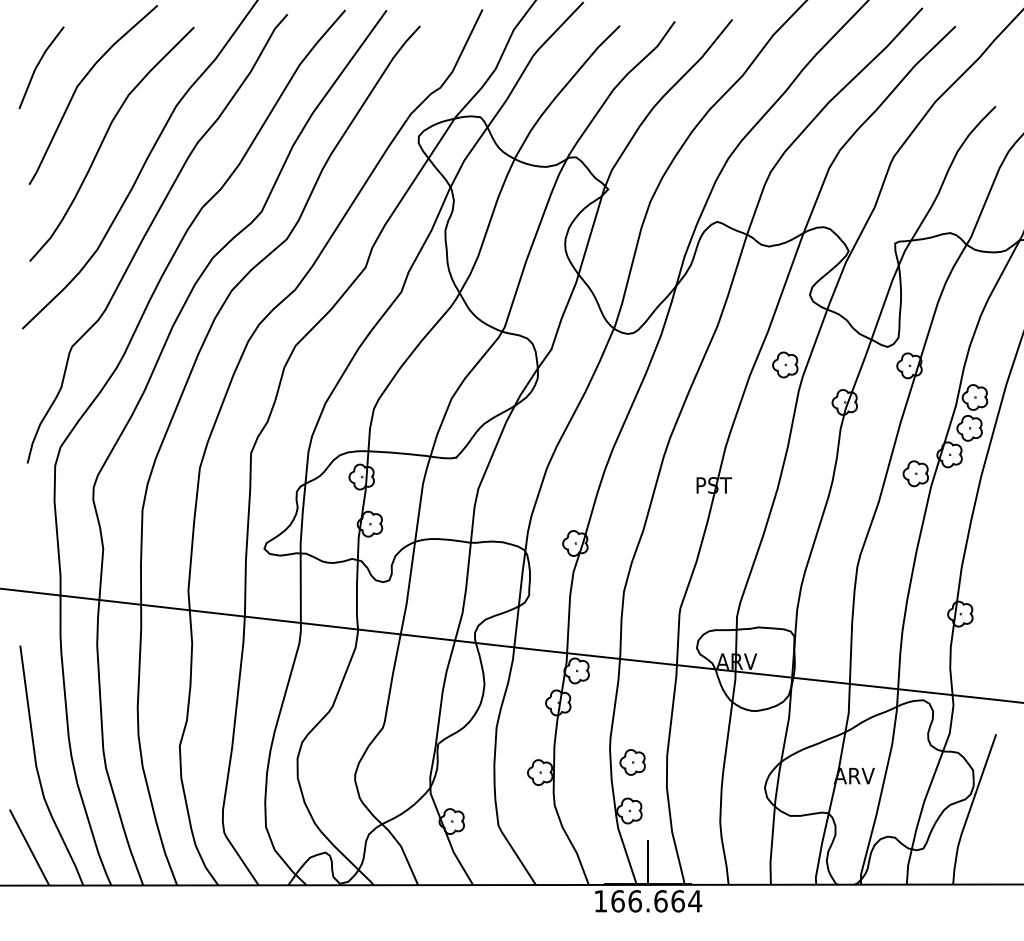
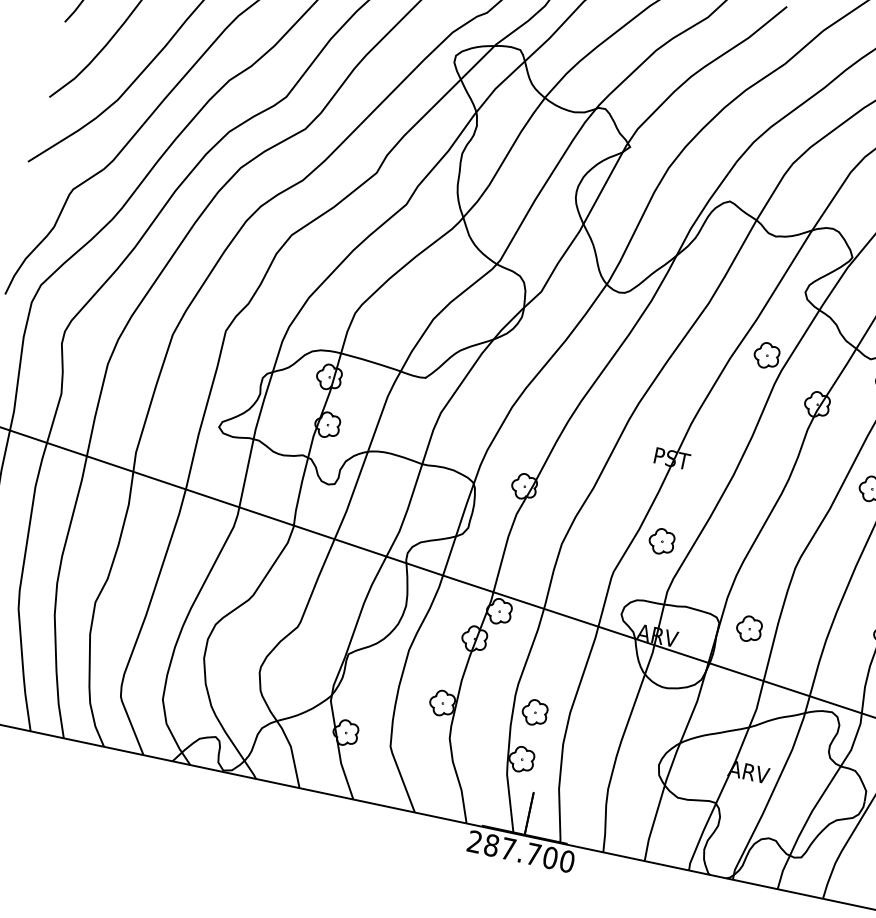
part: (721, 568) -> (662, 541), added
part: (824, 635) -> (748, 628), added
text: (648, 901) -> (521, 852), 166.664 -> 287.700

